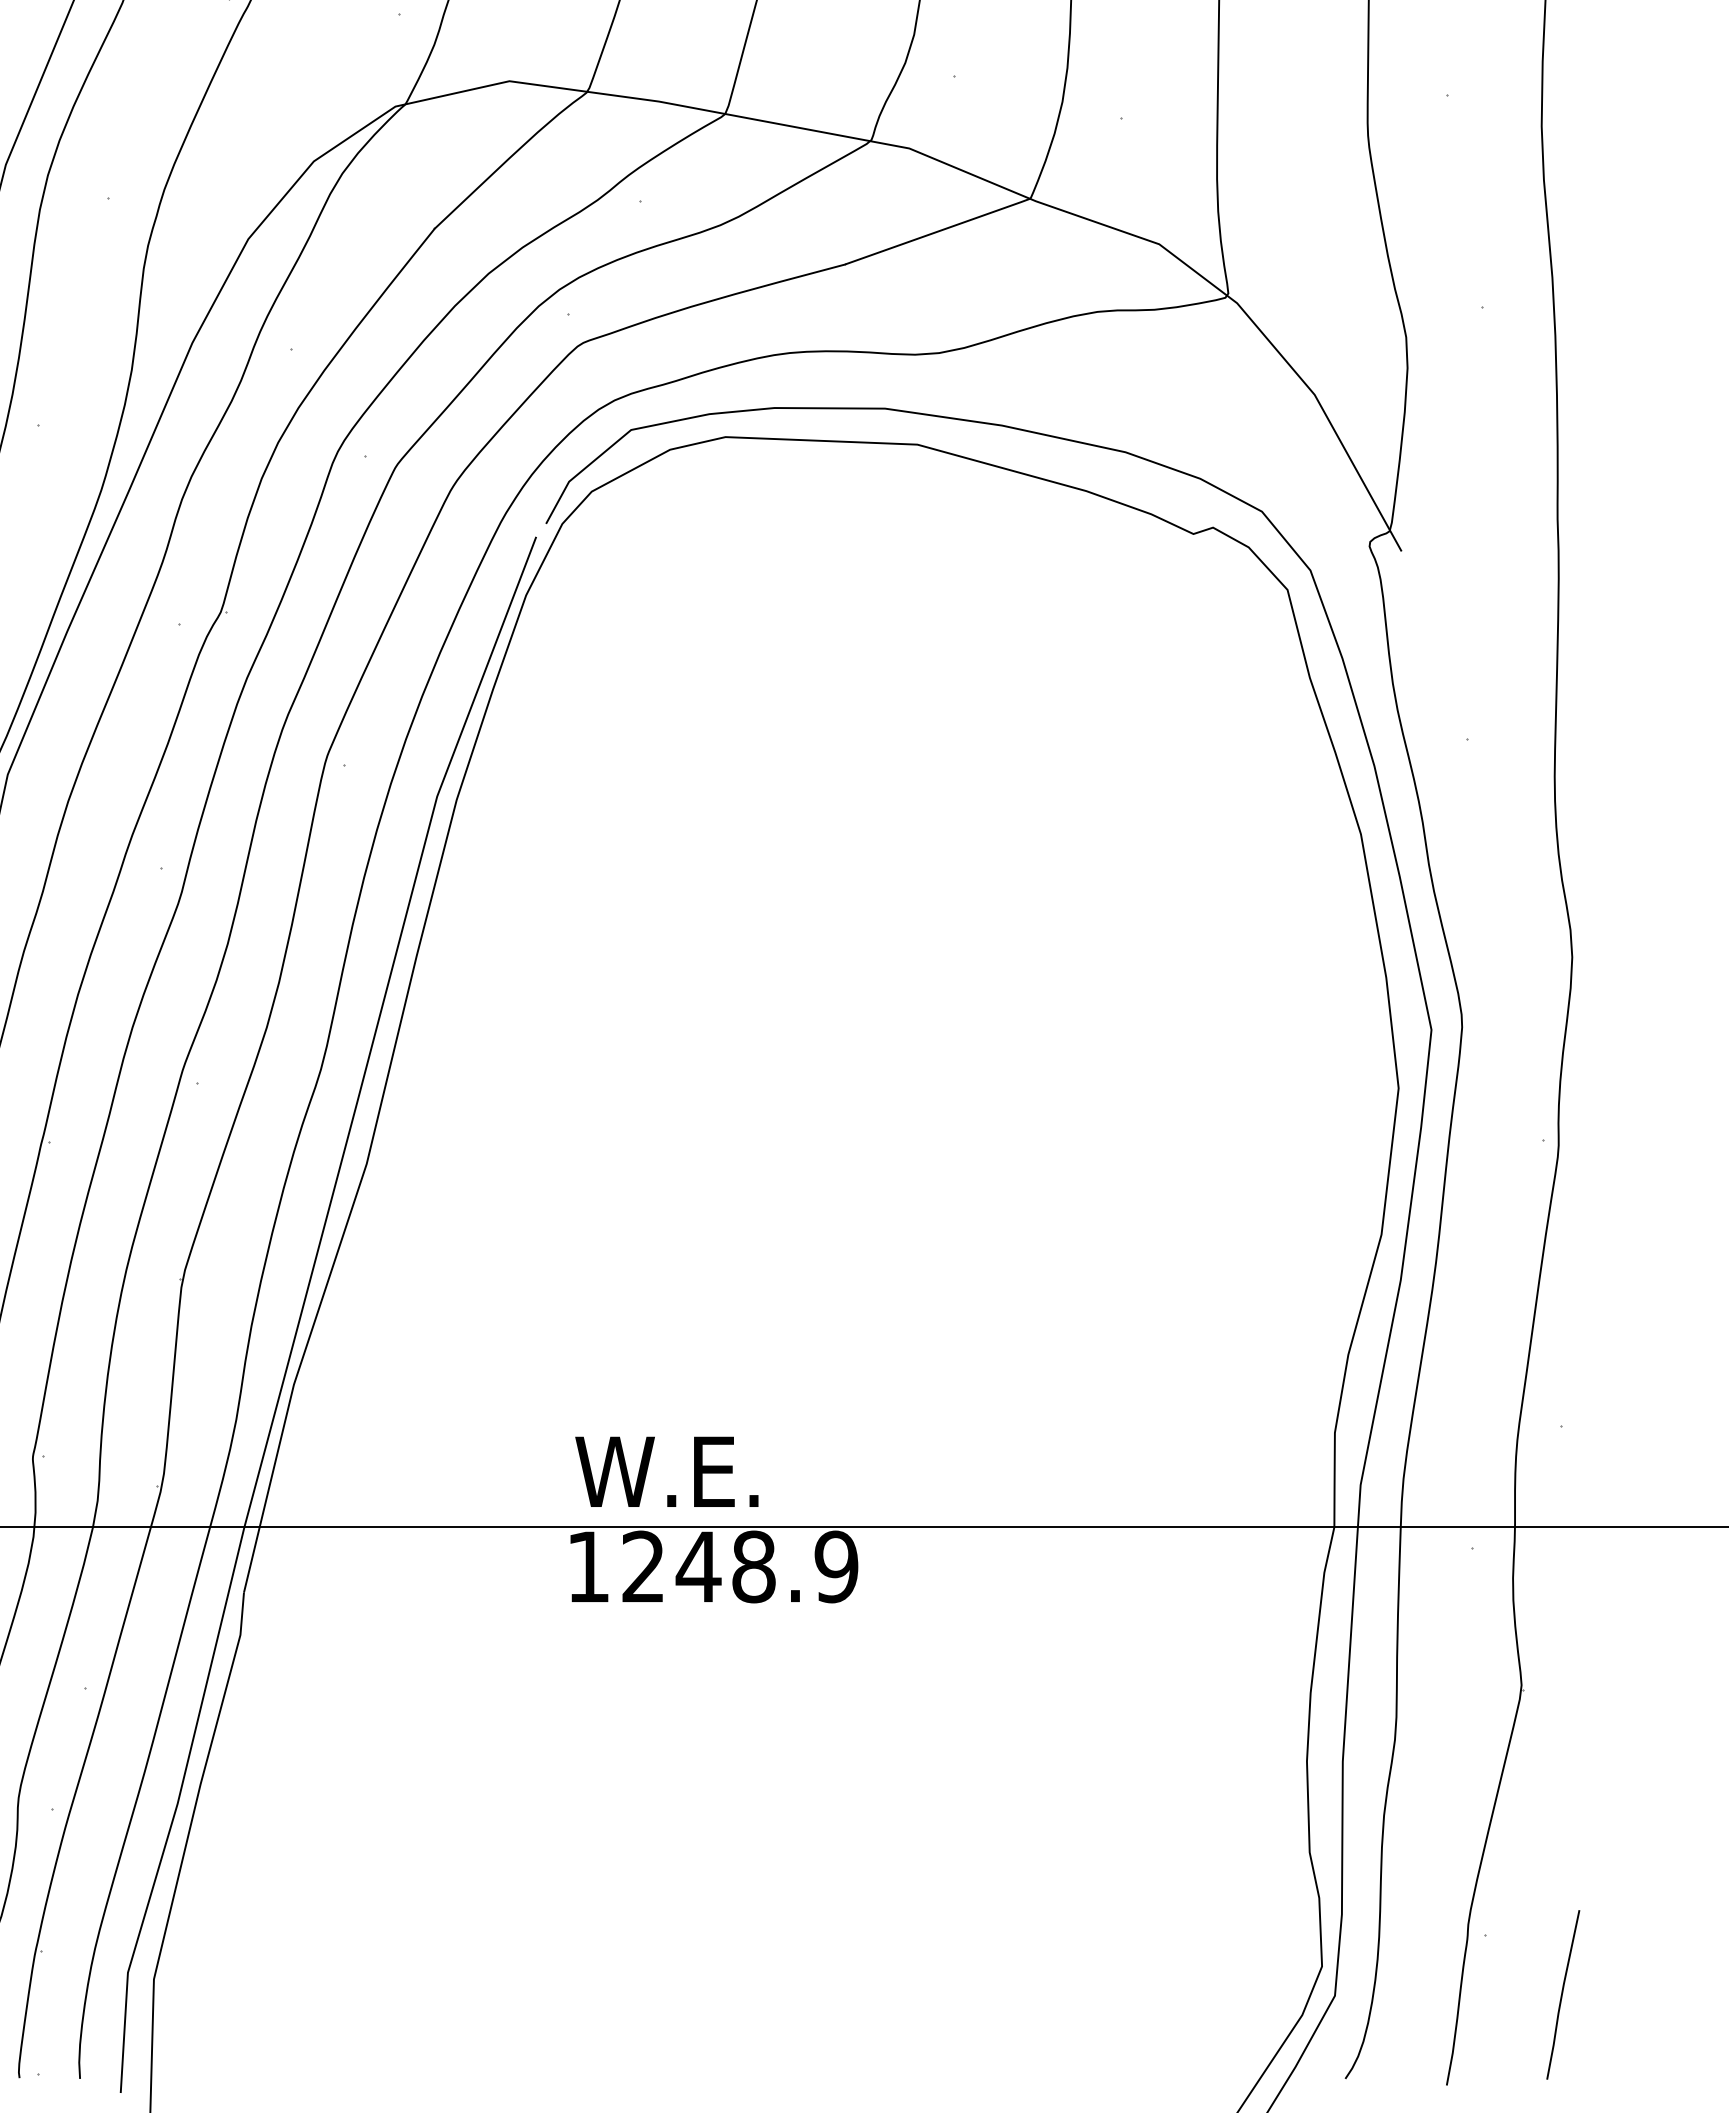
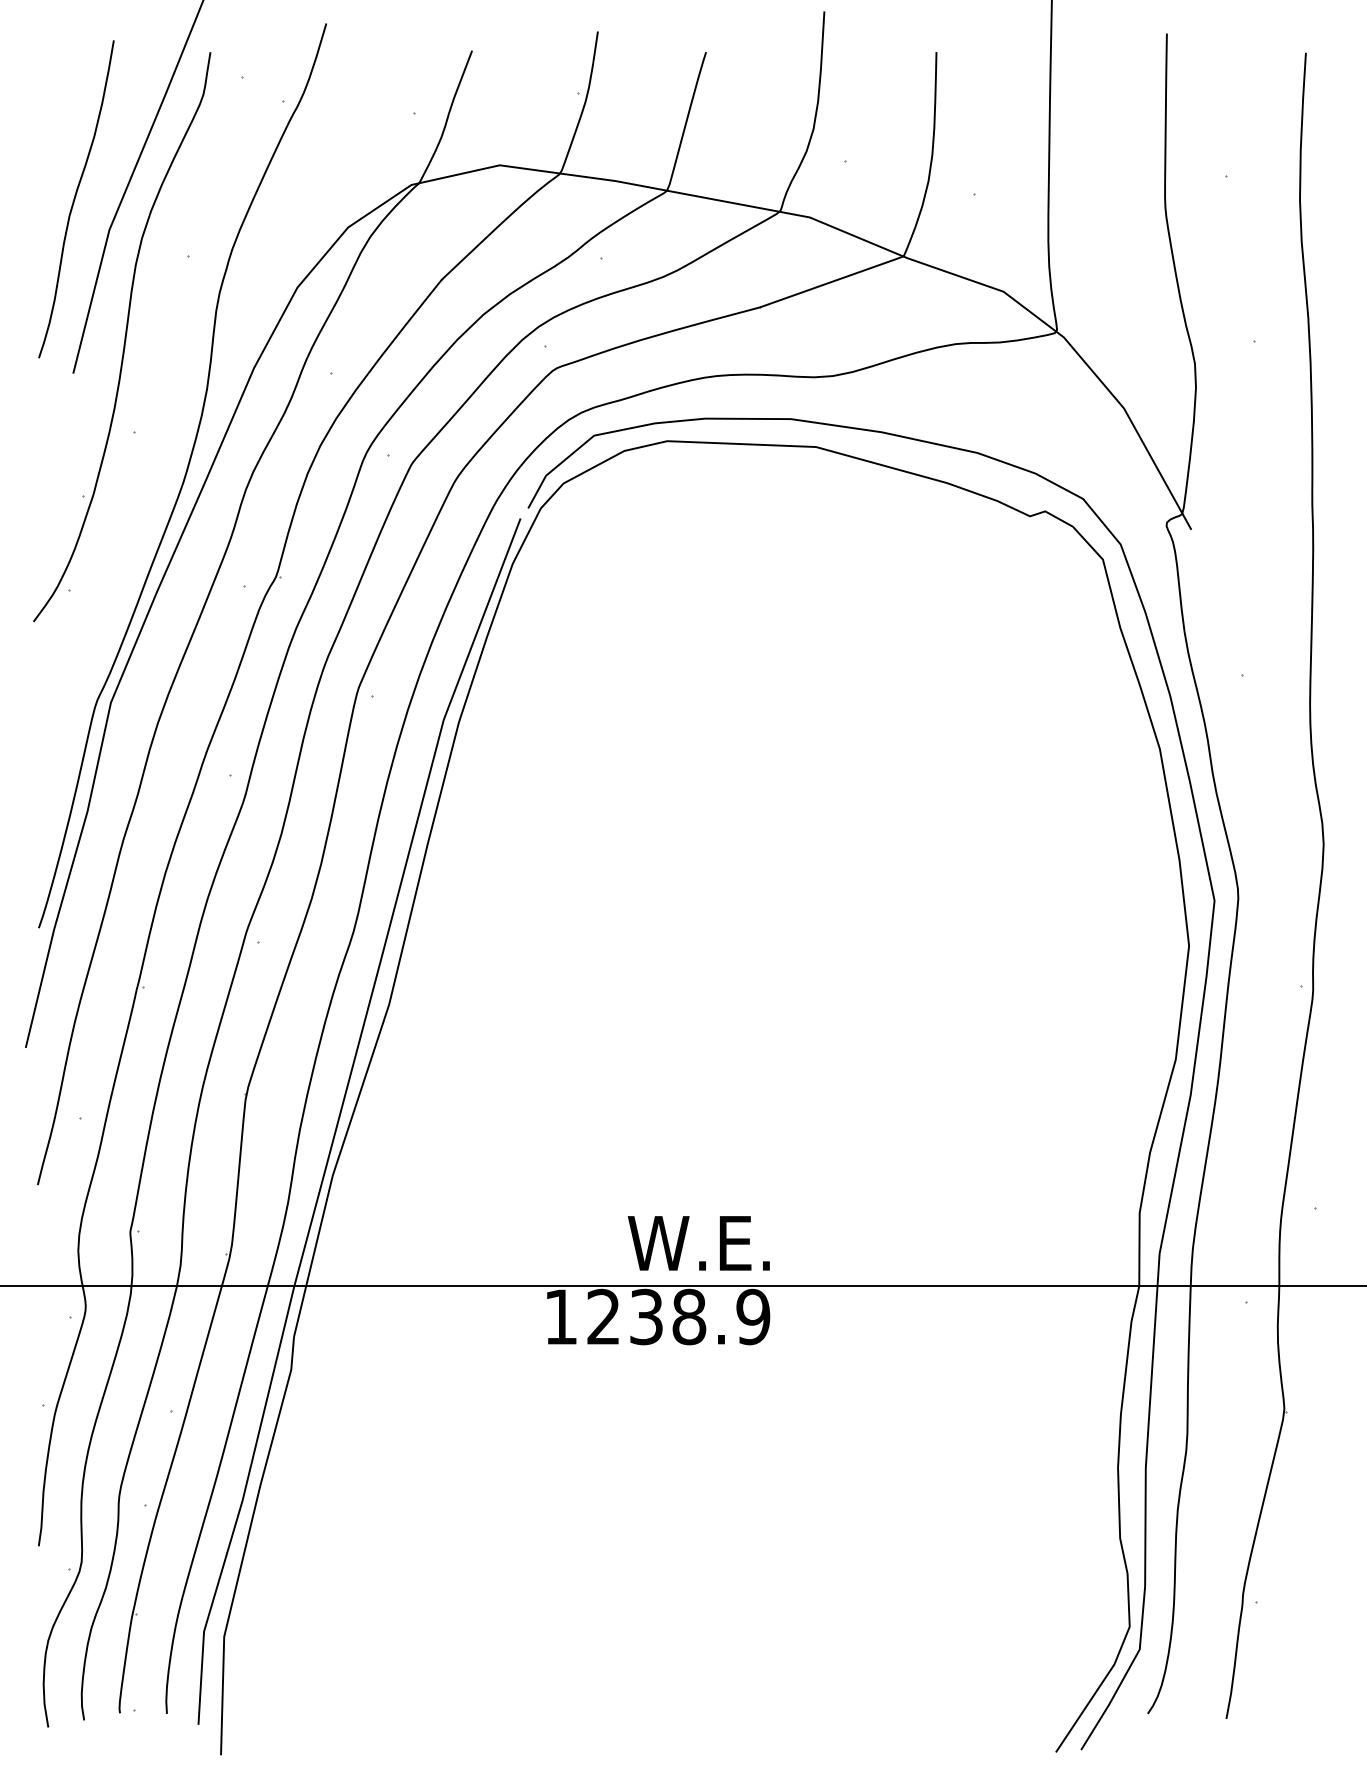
text: (666, 1472) -> (698, 1243), moved
text: (698, 1566) -> (646, 1316), 1248.9 -> 1238.9
line: (1562, 1994) -> (1316, 1648), removed

